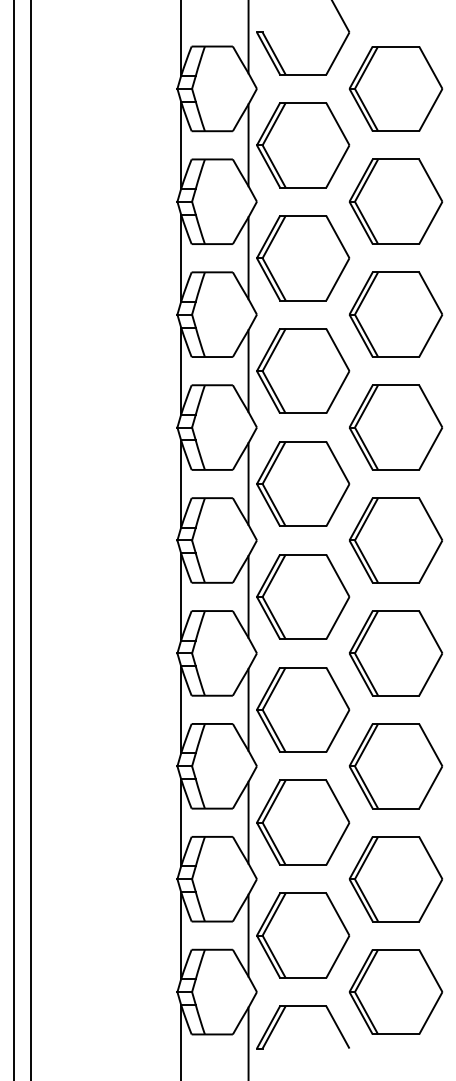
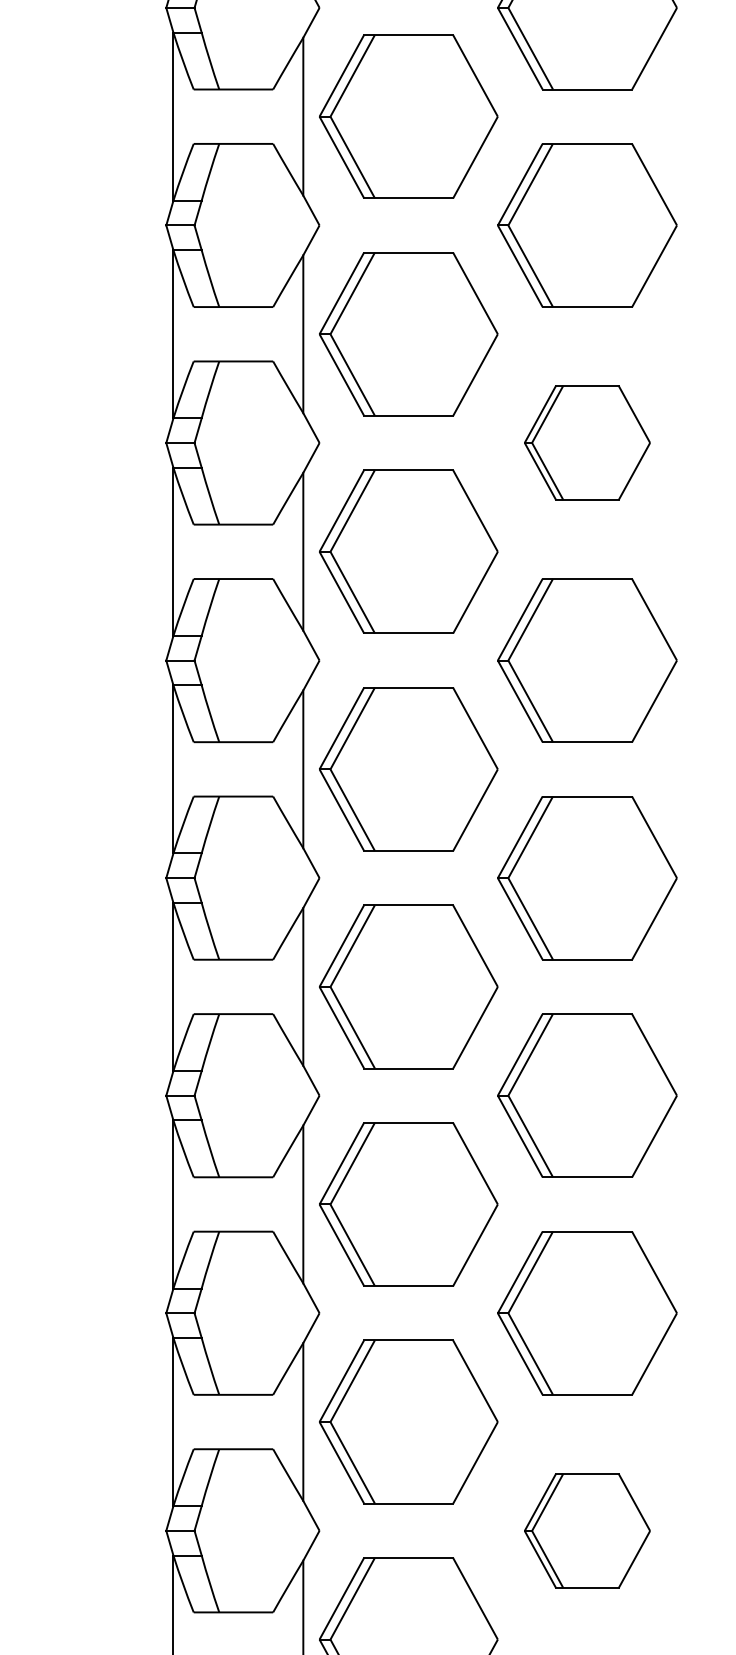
part: (395, 314) -> (586, 442), size x0.7
part: (395, 879) -> (586, 1531), size x0.7

